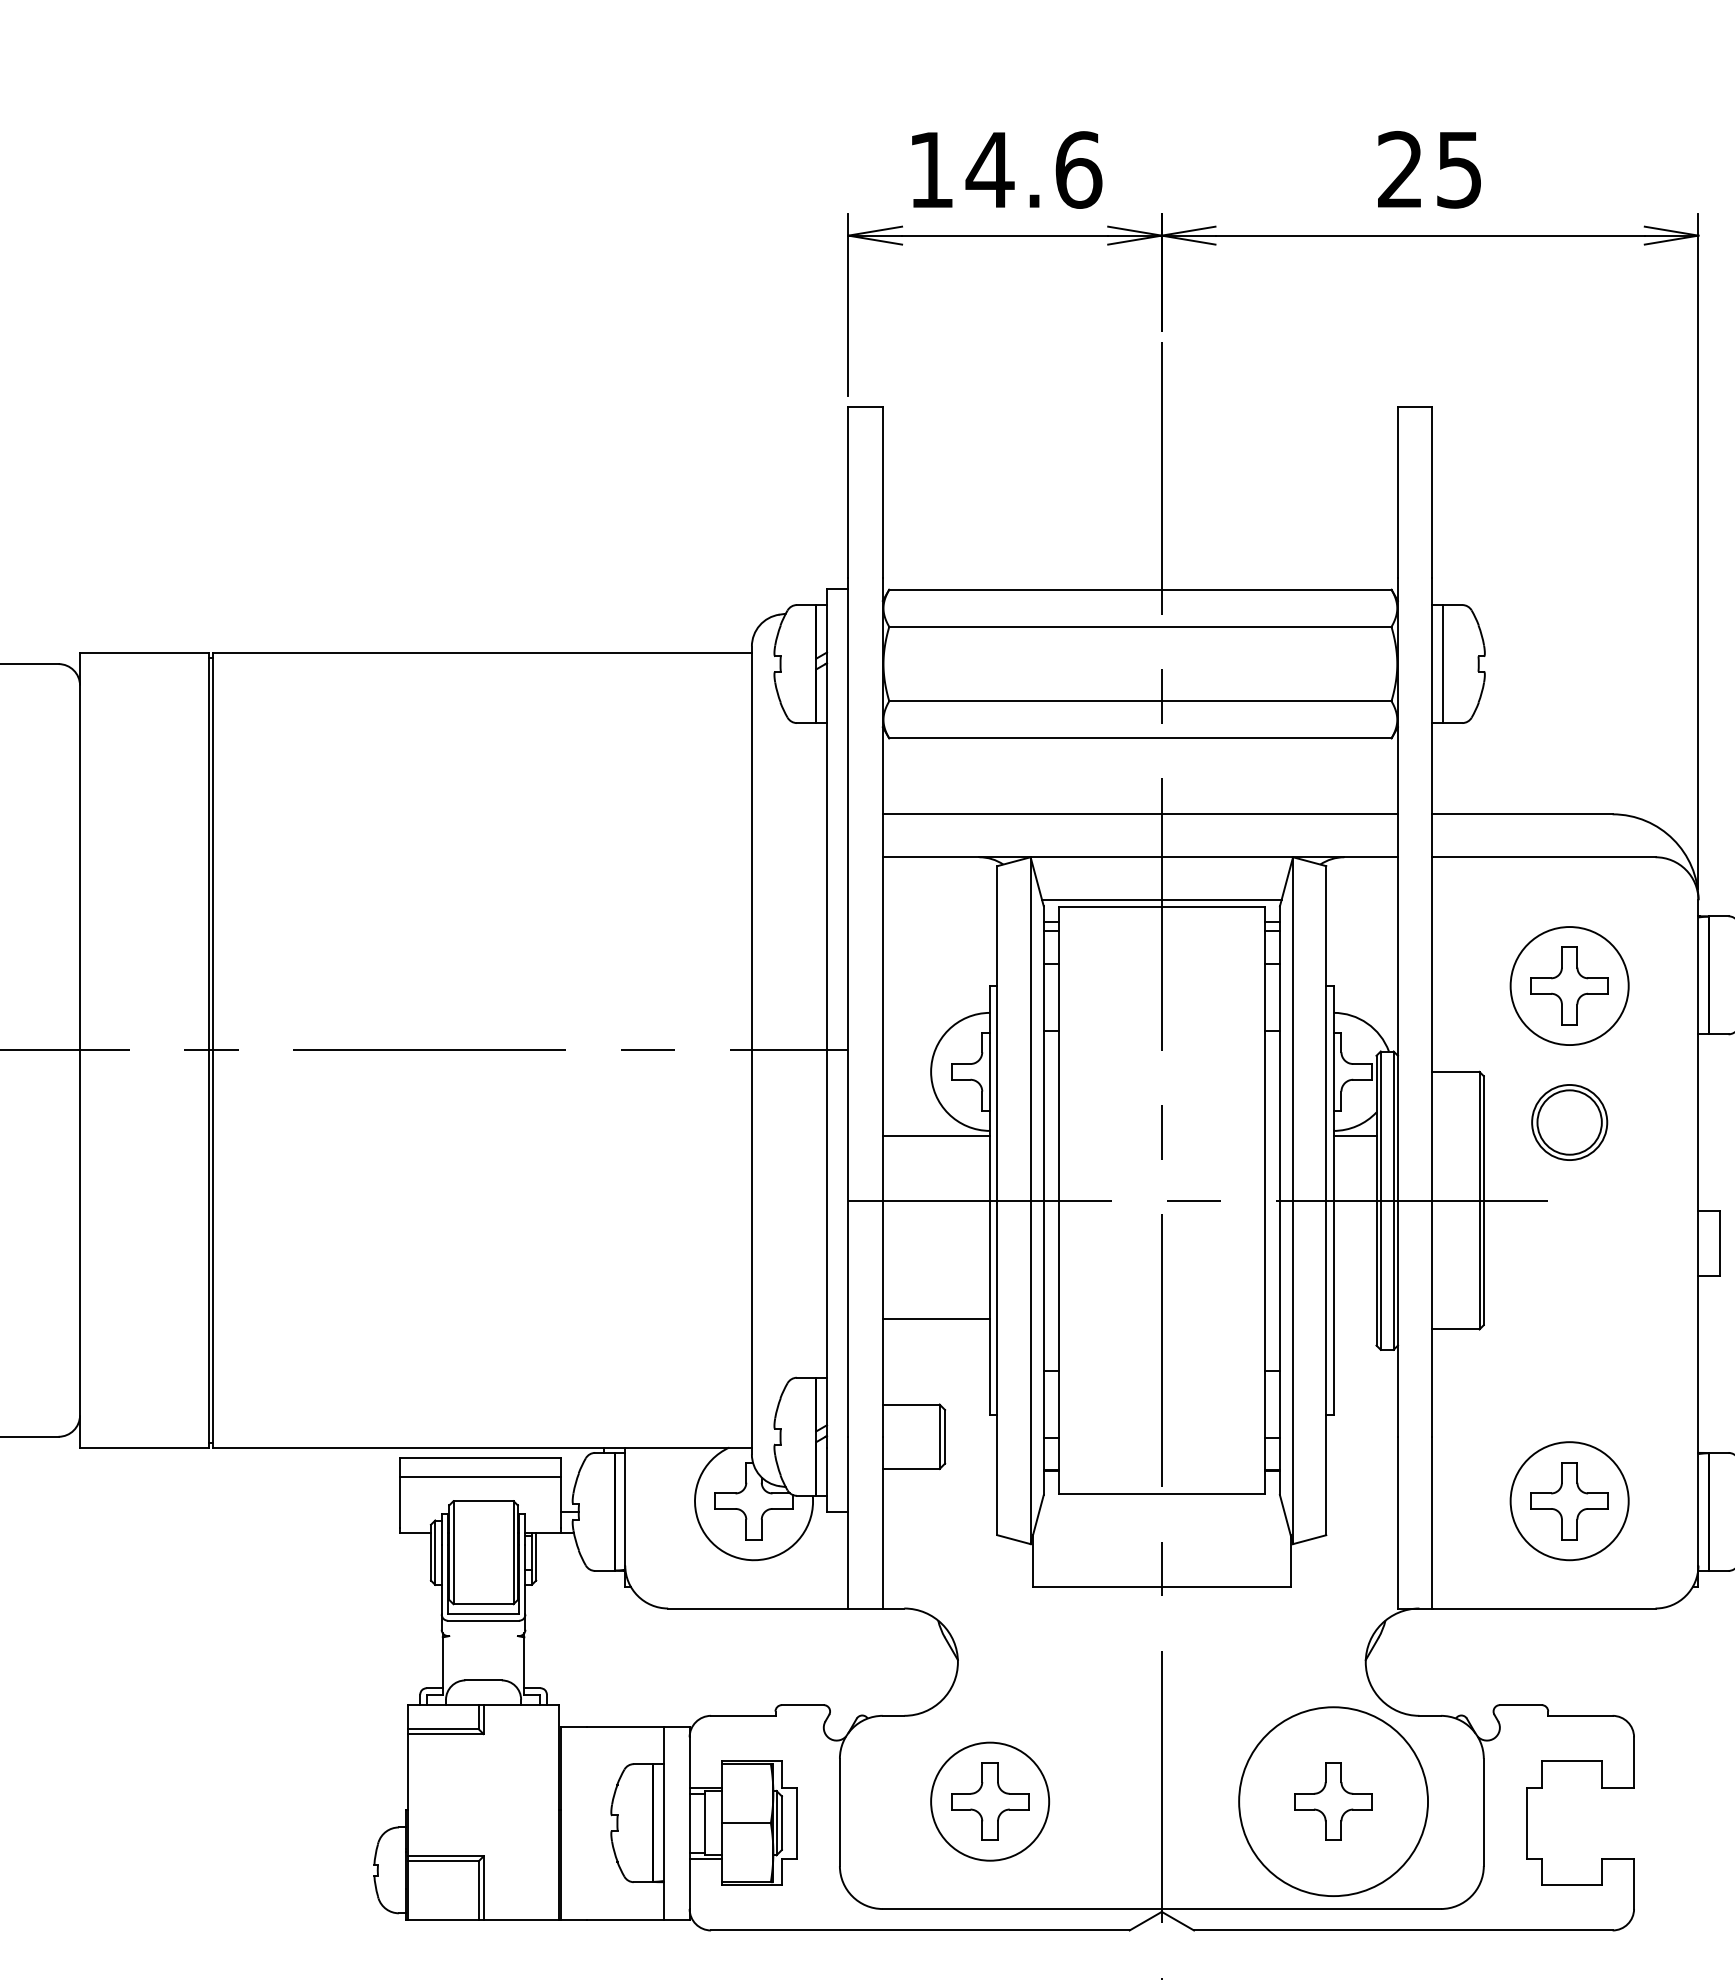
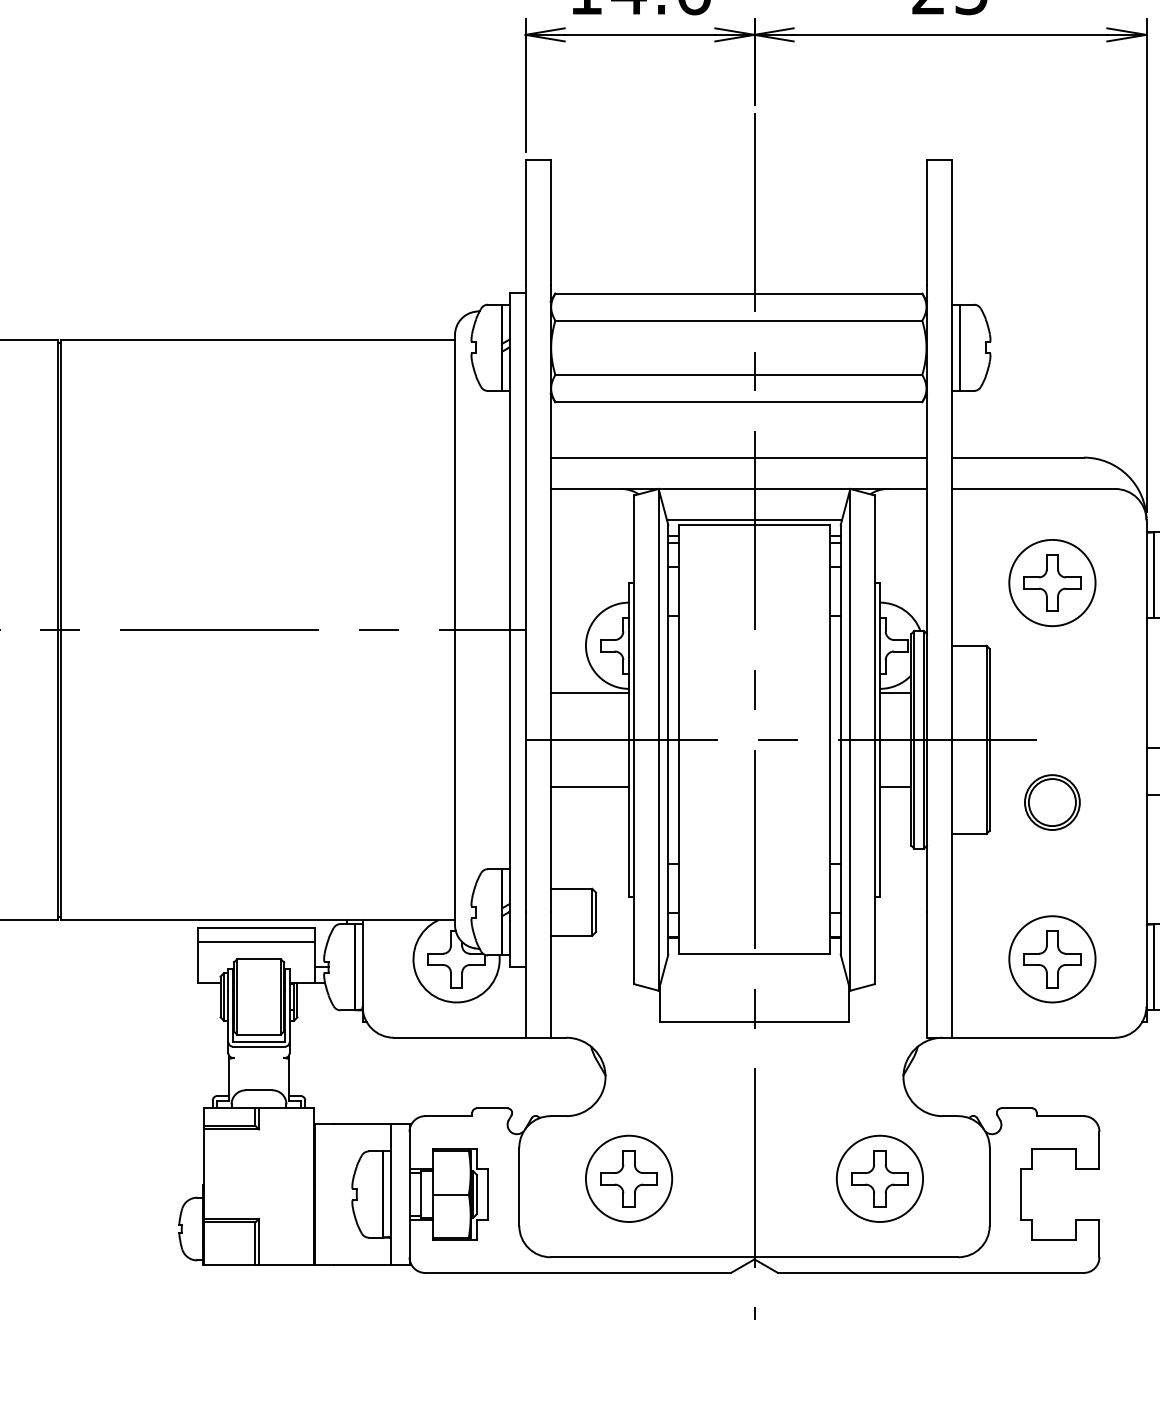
part: (1569, 1122) -> (1052, 802), moved
line: (1354, 1265) -> (895, 787), added
line: (936, 1319) -> (589, 787), moved
circle: (1333, 1801) -> (879, 1178), size x0.62

